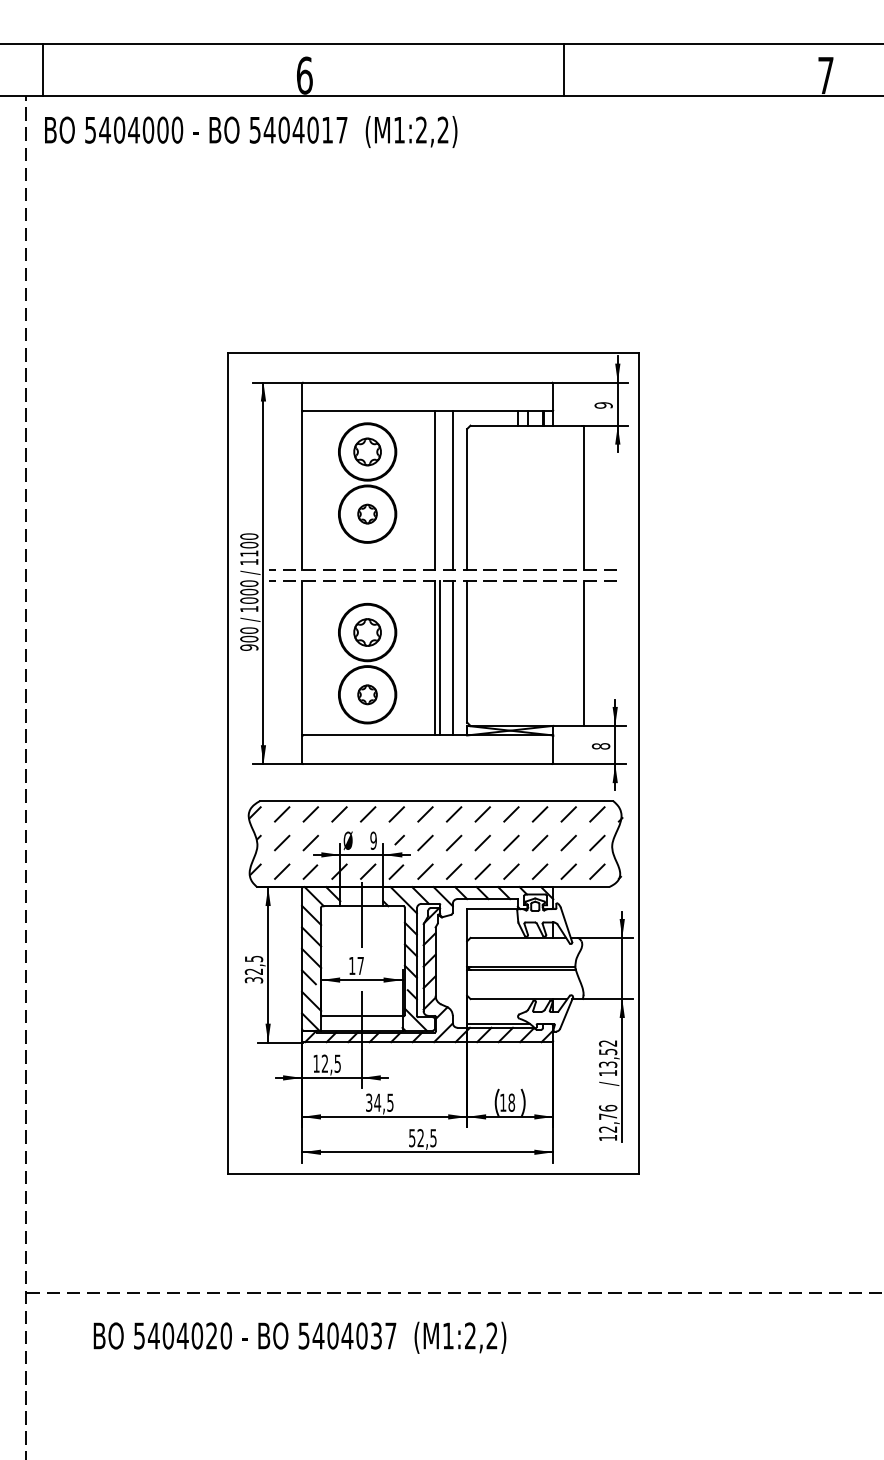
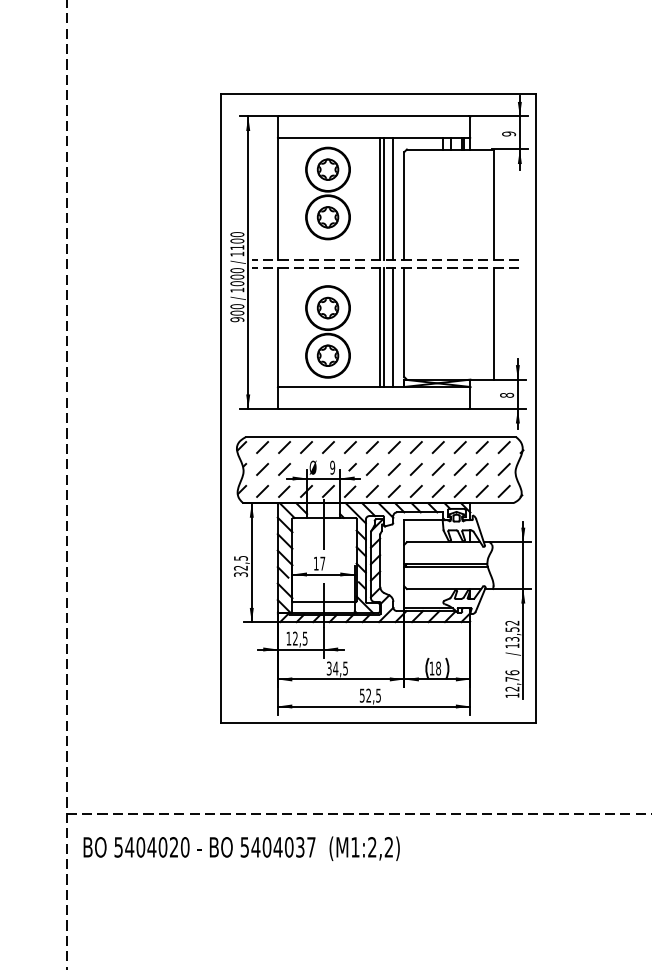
line: (440, 490) -> (383, 199), added
part: (367, 513) -> (327, 216), size x1.43
part: (367, 694) -> (327, 355), size x1.43
text: (299, 1337) -> (241, 848), moved

